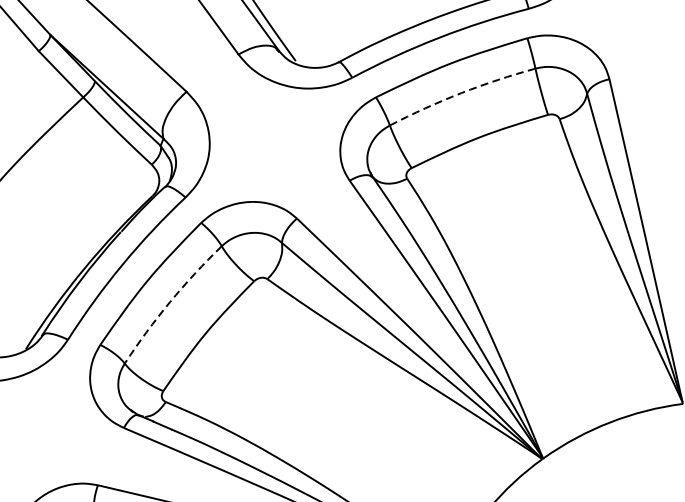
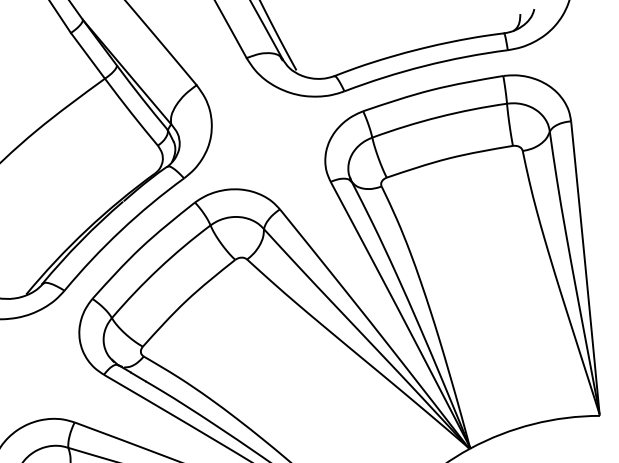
arc: (460, 93) -> (438, 117), dashed -> solid
arc: (169, 301) -> (158, 268), dashed -> solid

